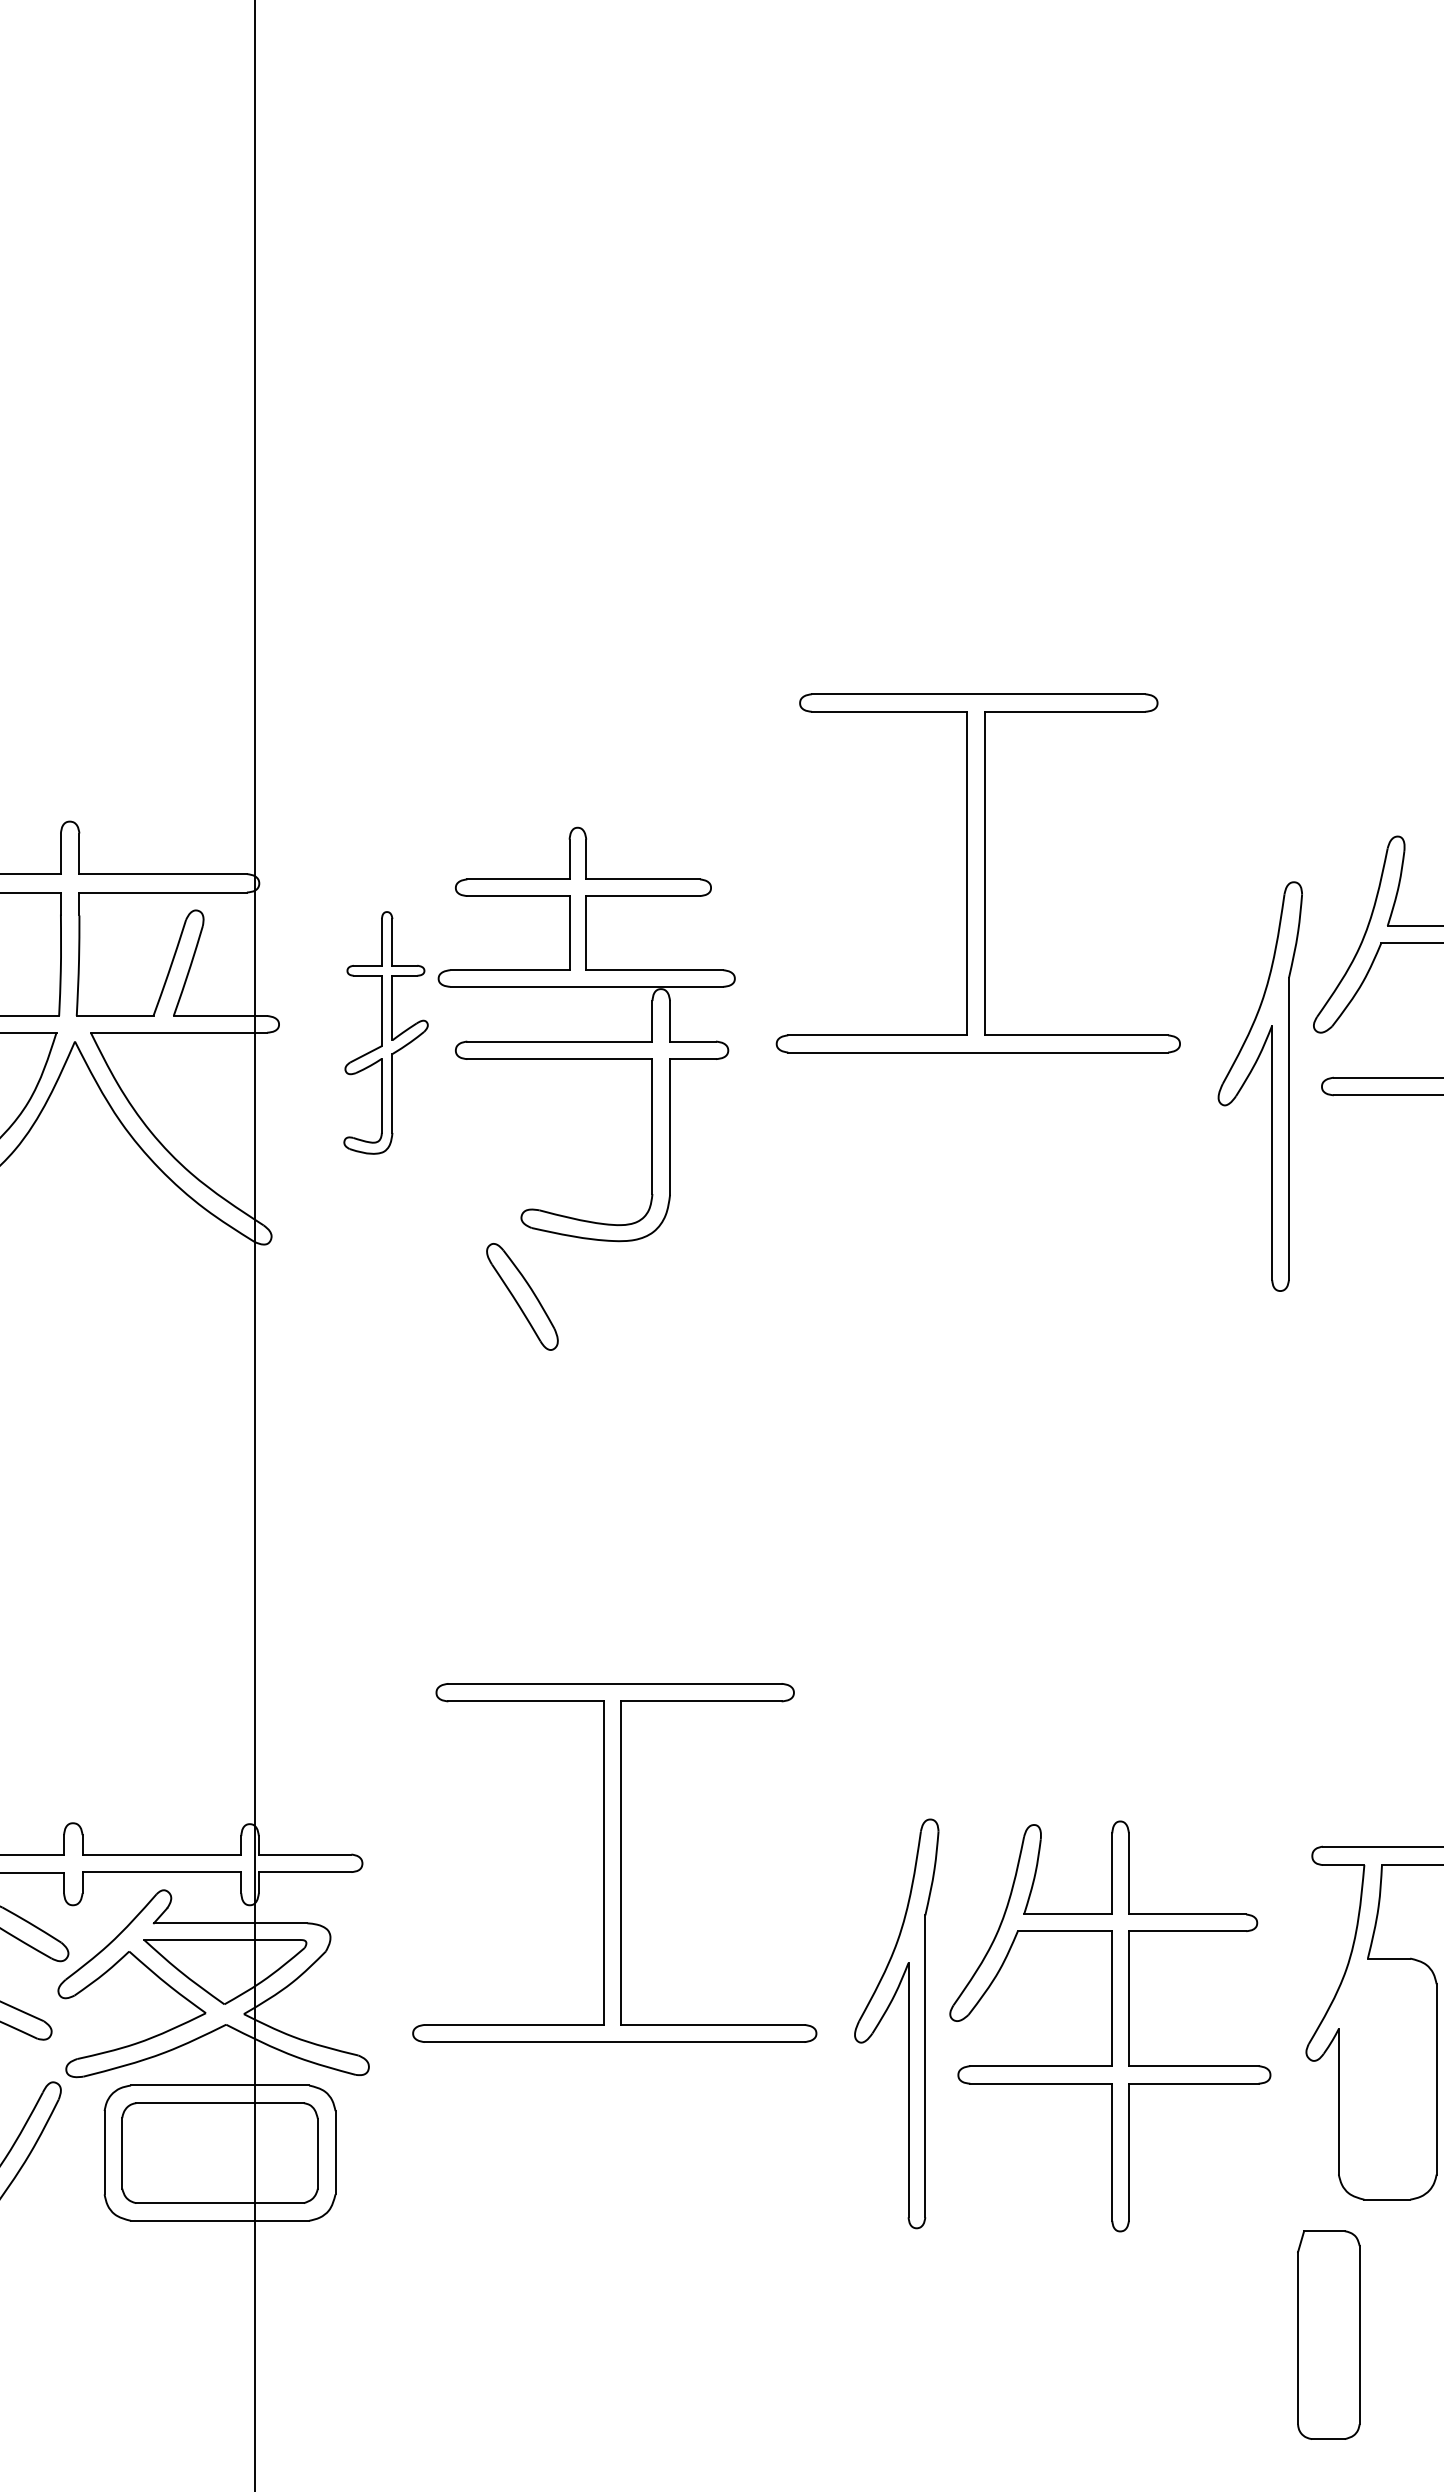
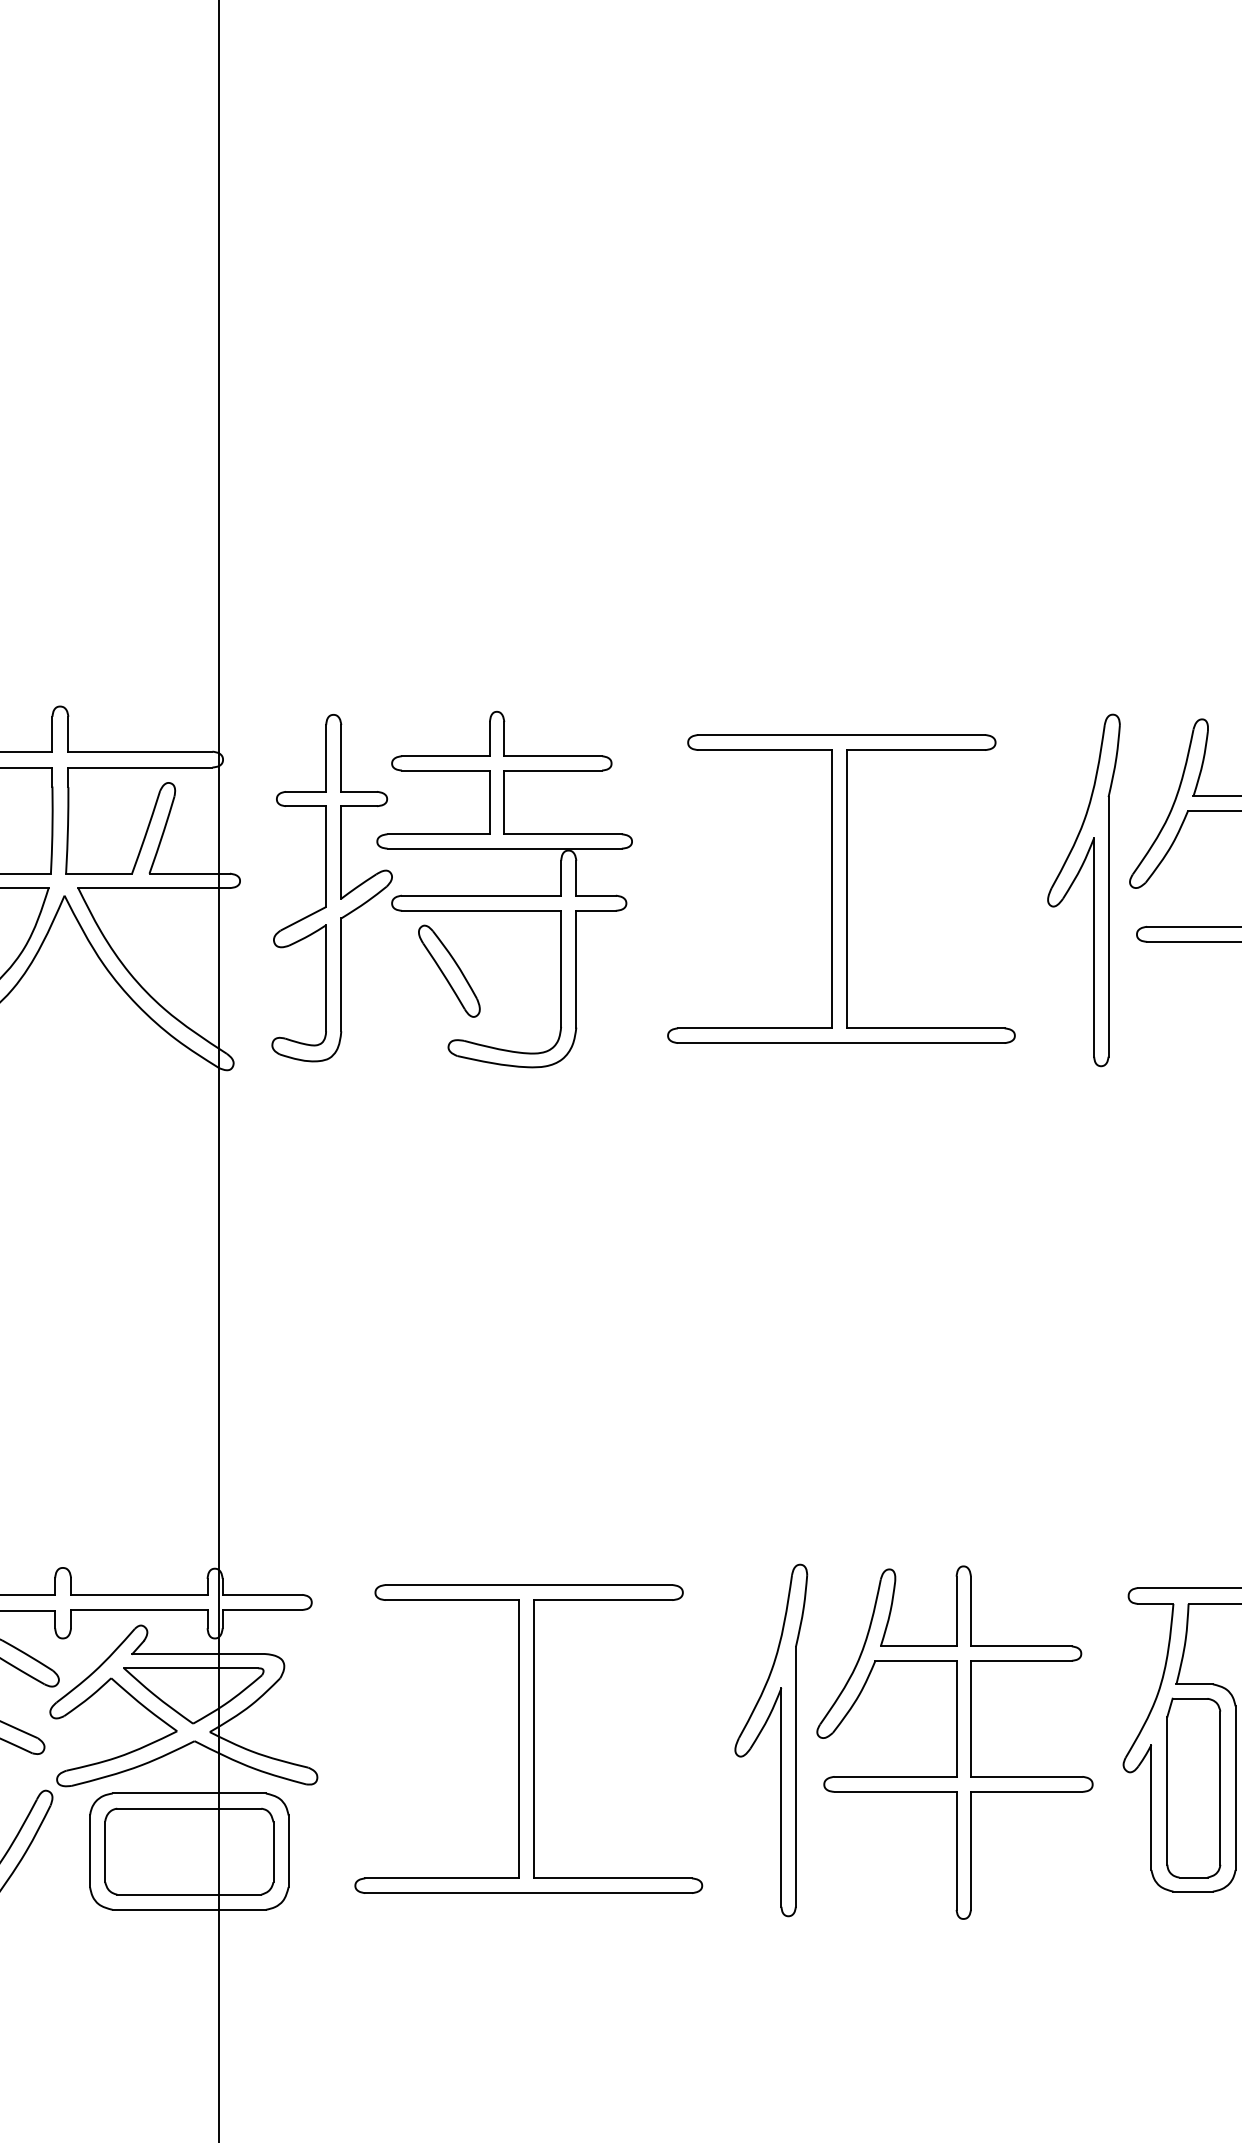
part: (978, 872) -> (841, 888), moved
part: (385, 1033) -> (331, 888), size x1.67
part: (1271, 1086) -> (1093, 890), moved
part: (522, 1296) -> (449, 970), moved
part: (614, 1862) -> (528, 1738), moved
part: (1328, 2334) -> (1193, 1787), moved

